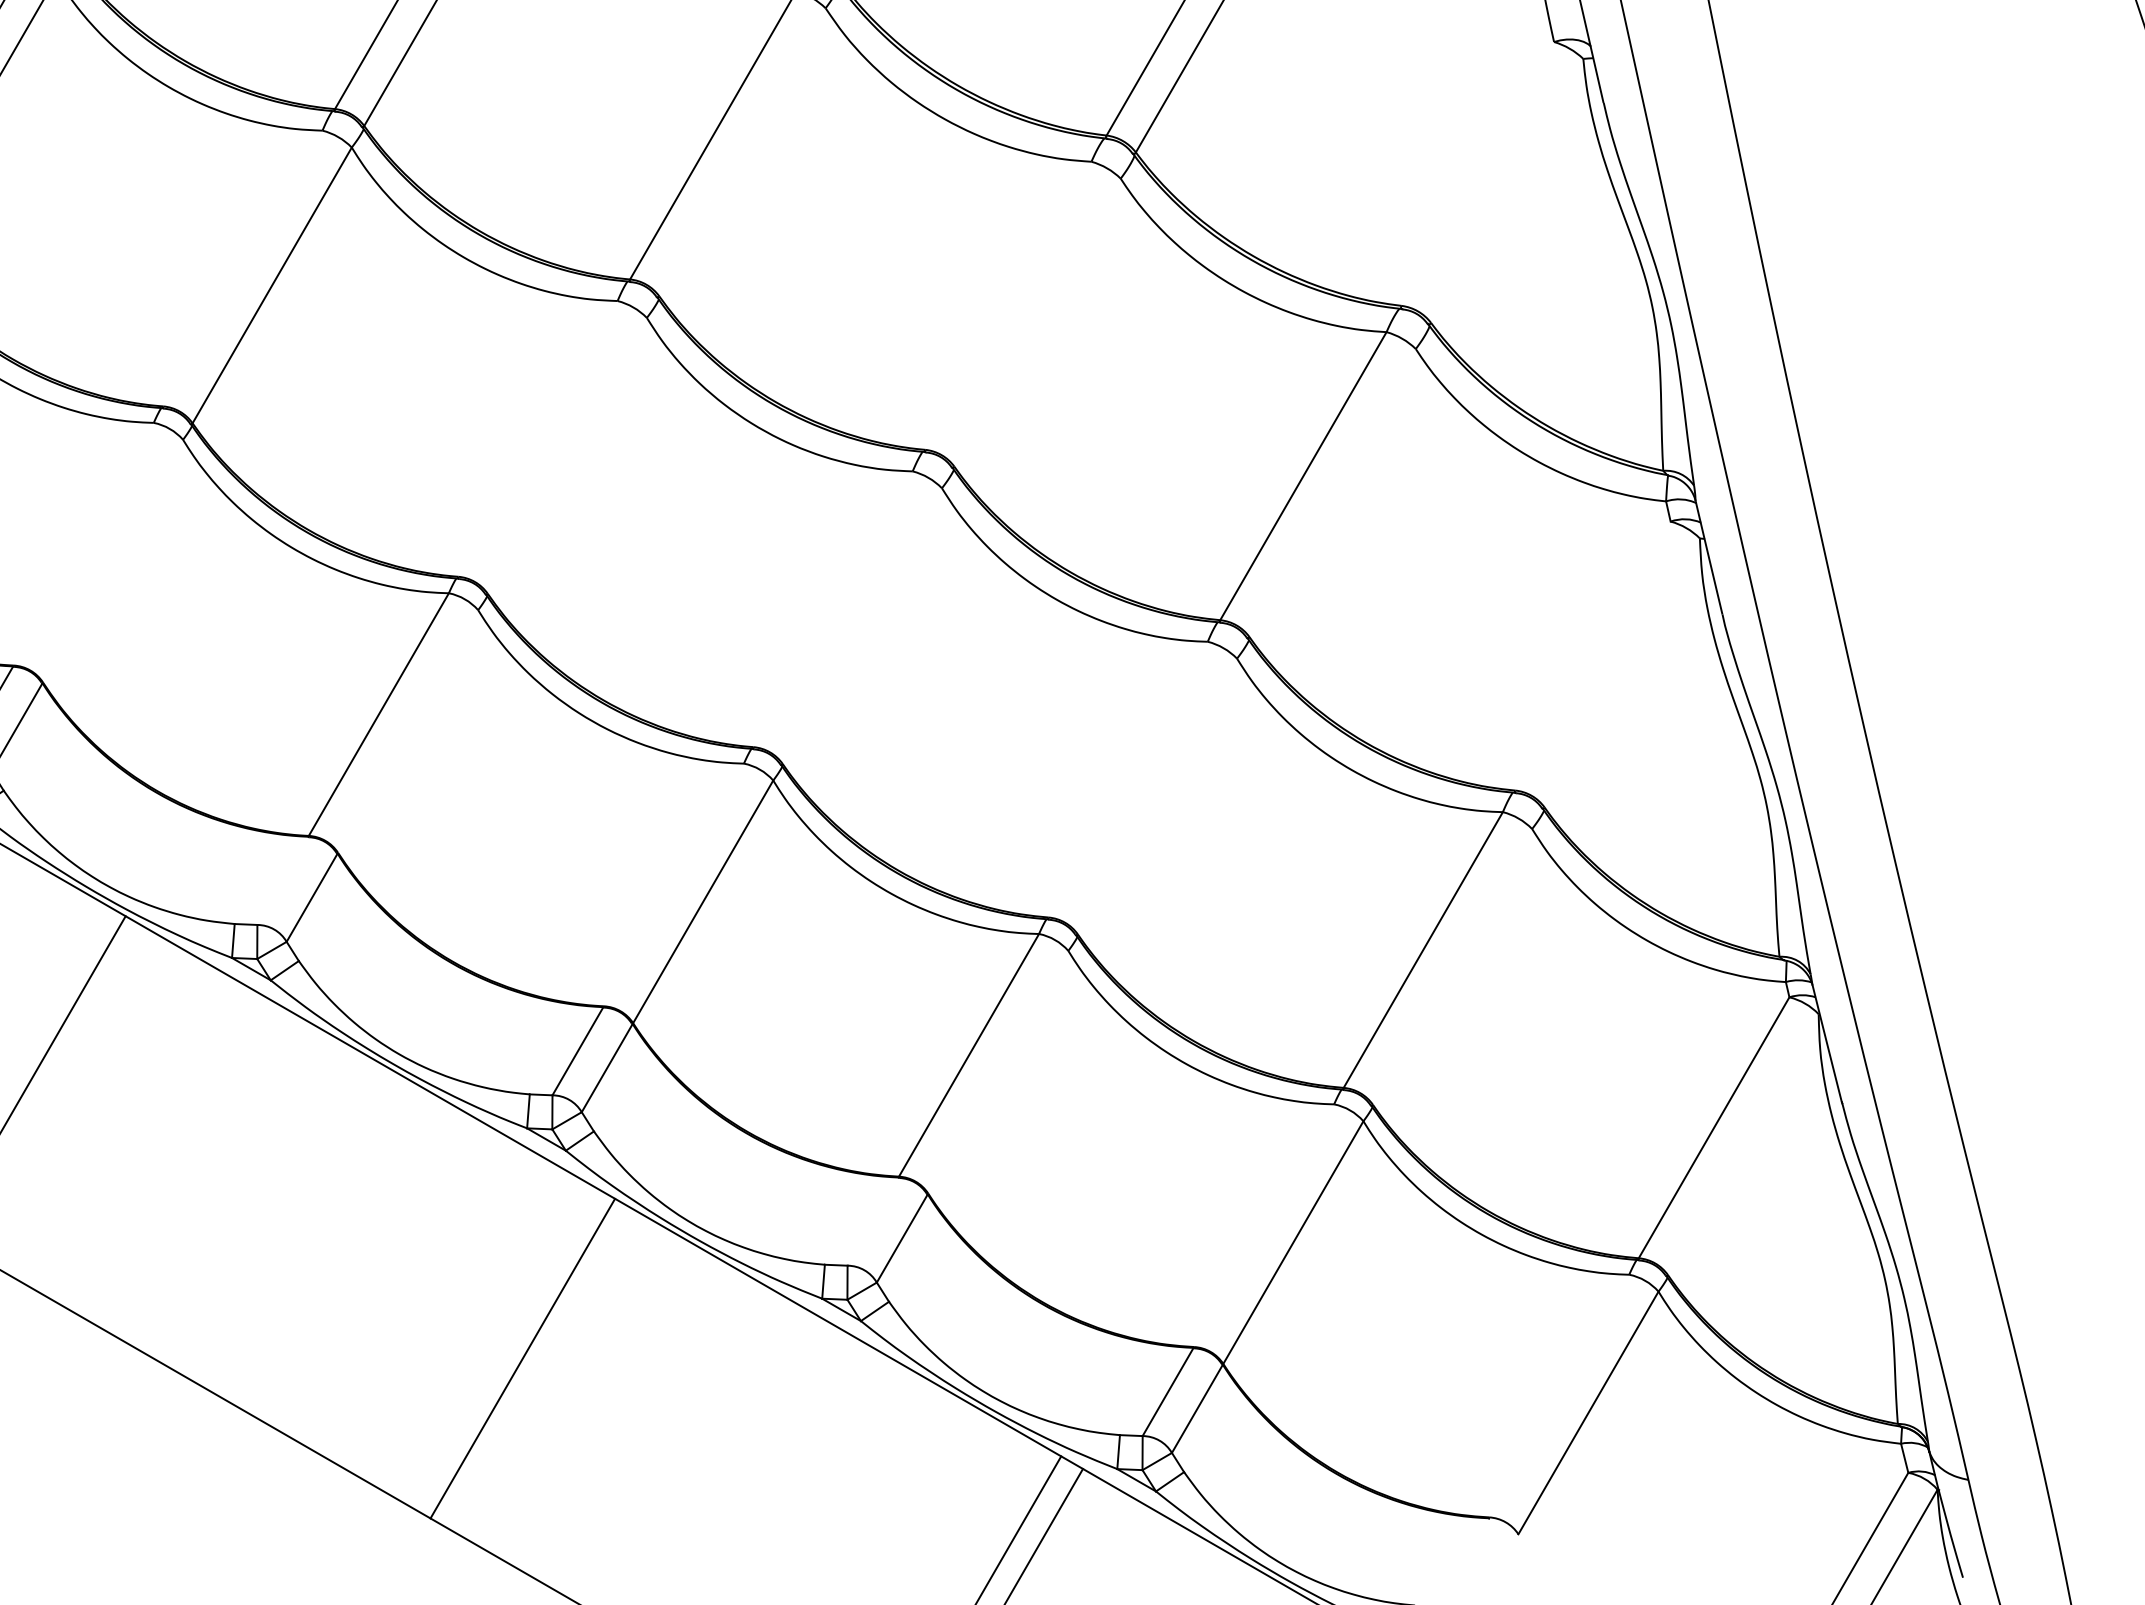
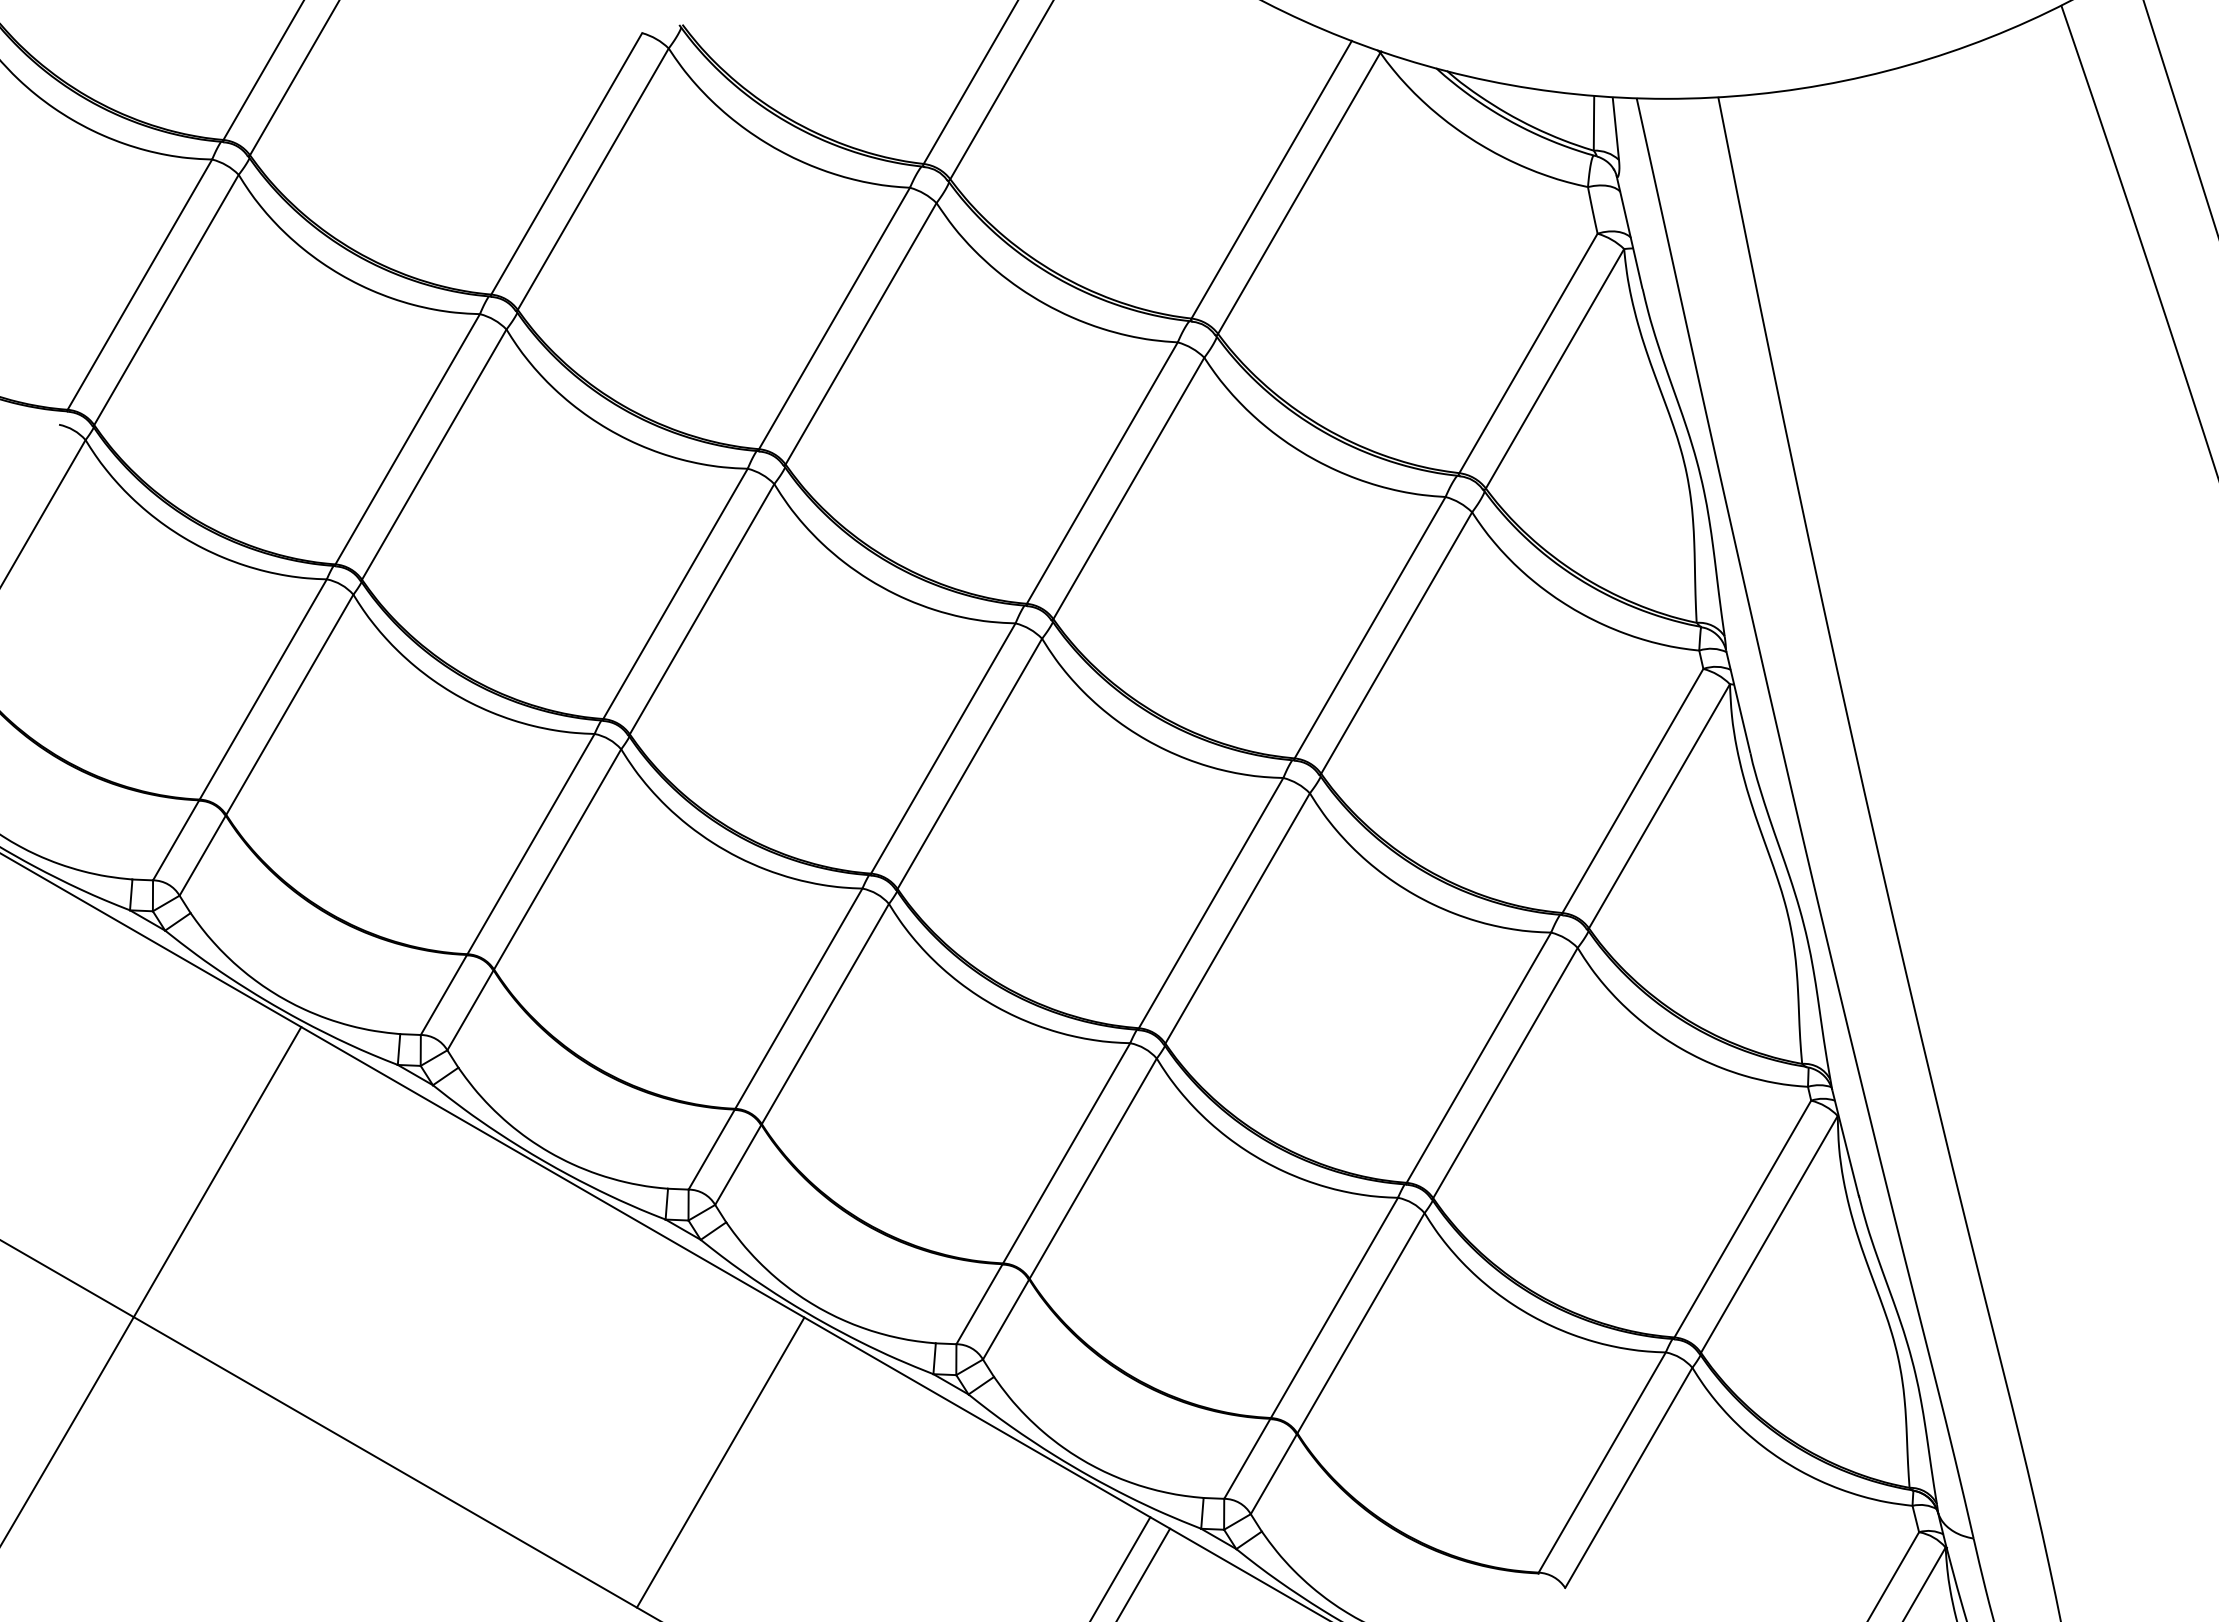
line: (741, 151) -> (860, 333), added
line: (1477, 174) -> (1528, 353), added
line: (1506, 190) -> (1554, 368), added
line: (242, 268) -> (407, 439), added
line: (1007, 305) -> (1101, 472), added
line: (1037, 322) -> (1128, 488), added
line: (538, 438) -> (675, 593), added
line: (566, 456) -> (701, 609), added
line: (1332, 492) -> (1396, 642), added
line: (82, 544) -> (262, 689), added
line: (112, 560) -> (289, 704), added
line: (833, 609) -> (943, 748), added
line: (861, 625) -> (969, 763), added
line: (1592, 655) -> (1632, 790), added
line: (1622, 673) -> (1659, 806), added
line: (407, 731) -> (557, 859), added
line: (1127, 780) -> (1210, 903), added
line: (1157, 796) -> (1237, 918), added
line: (282, 880) -> (443, 994), added
line: (673, 884) -> (798, 998), added
line: (1452, 966) -> (1505, 1072), added
line: (997, 1072) -> (1092, 1168), added
line: (1743, 1143) -> (1769, 1233), added
line: (872, 1221) -> (979, 1304), added
line: (1264, 1225) -> (1334, 1307), added
line: (522, 1358) -> (720, 1462), moved
line: (1558, 1396) -> (1601, 1462), added

